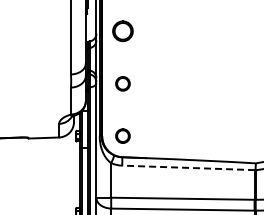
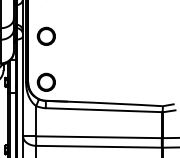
circle: (122, 83) -> (46, 36), size x1.43
circle: (122, 135) -> (46, 81), size x1.43
line: (188, 167) -> (103, 109), dashed -> solid

